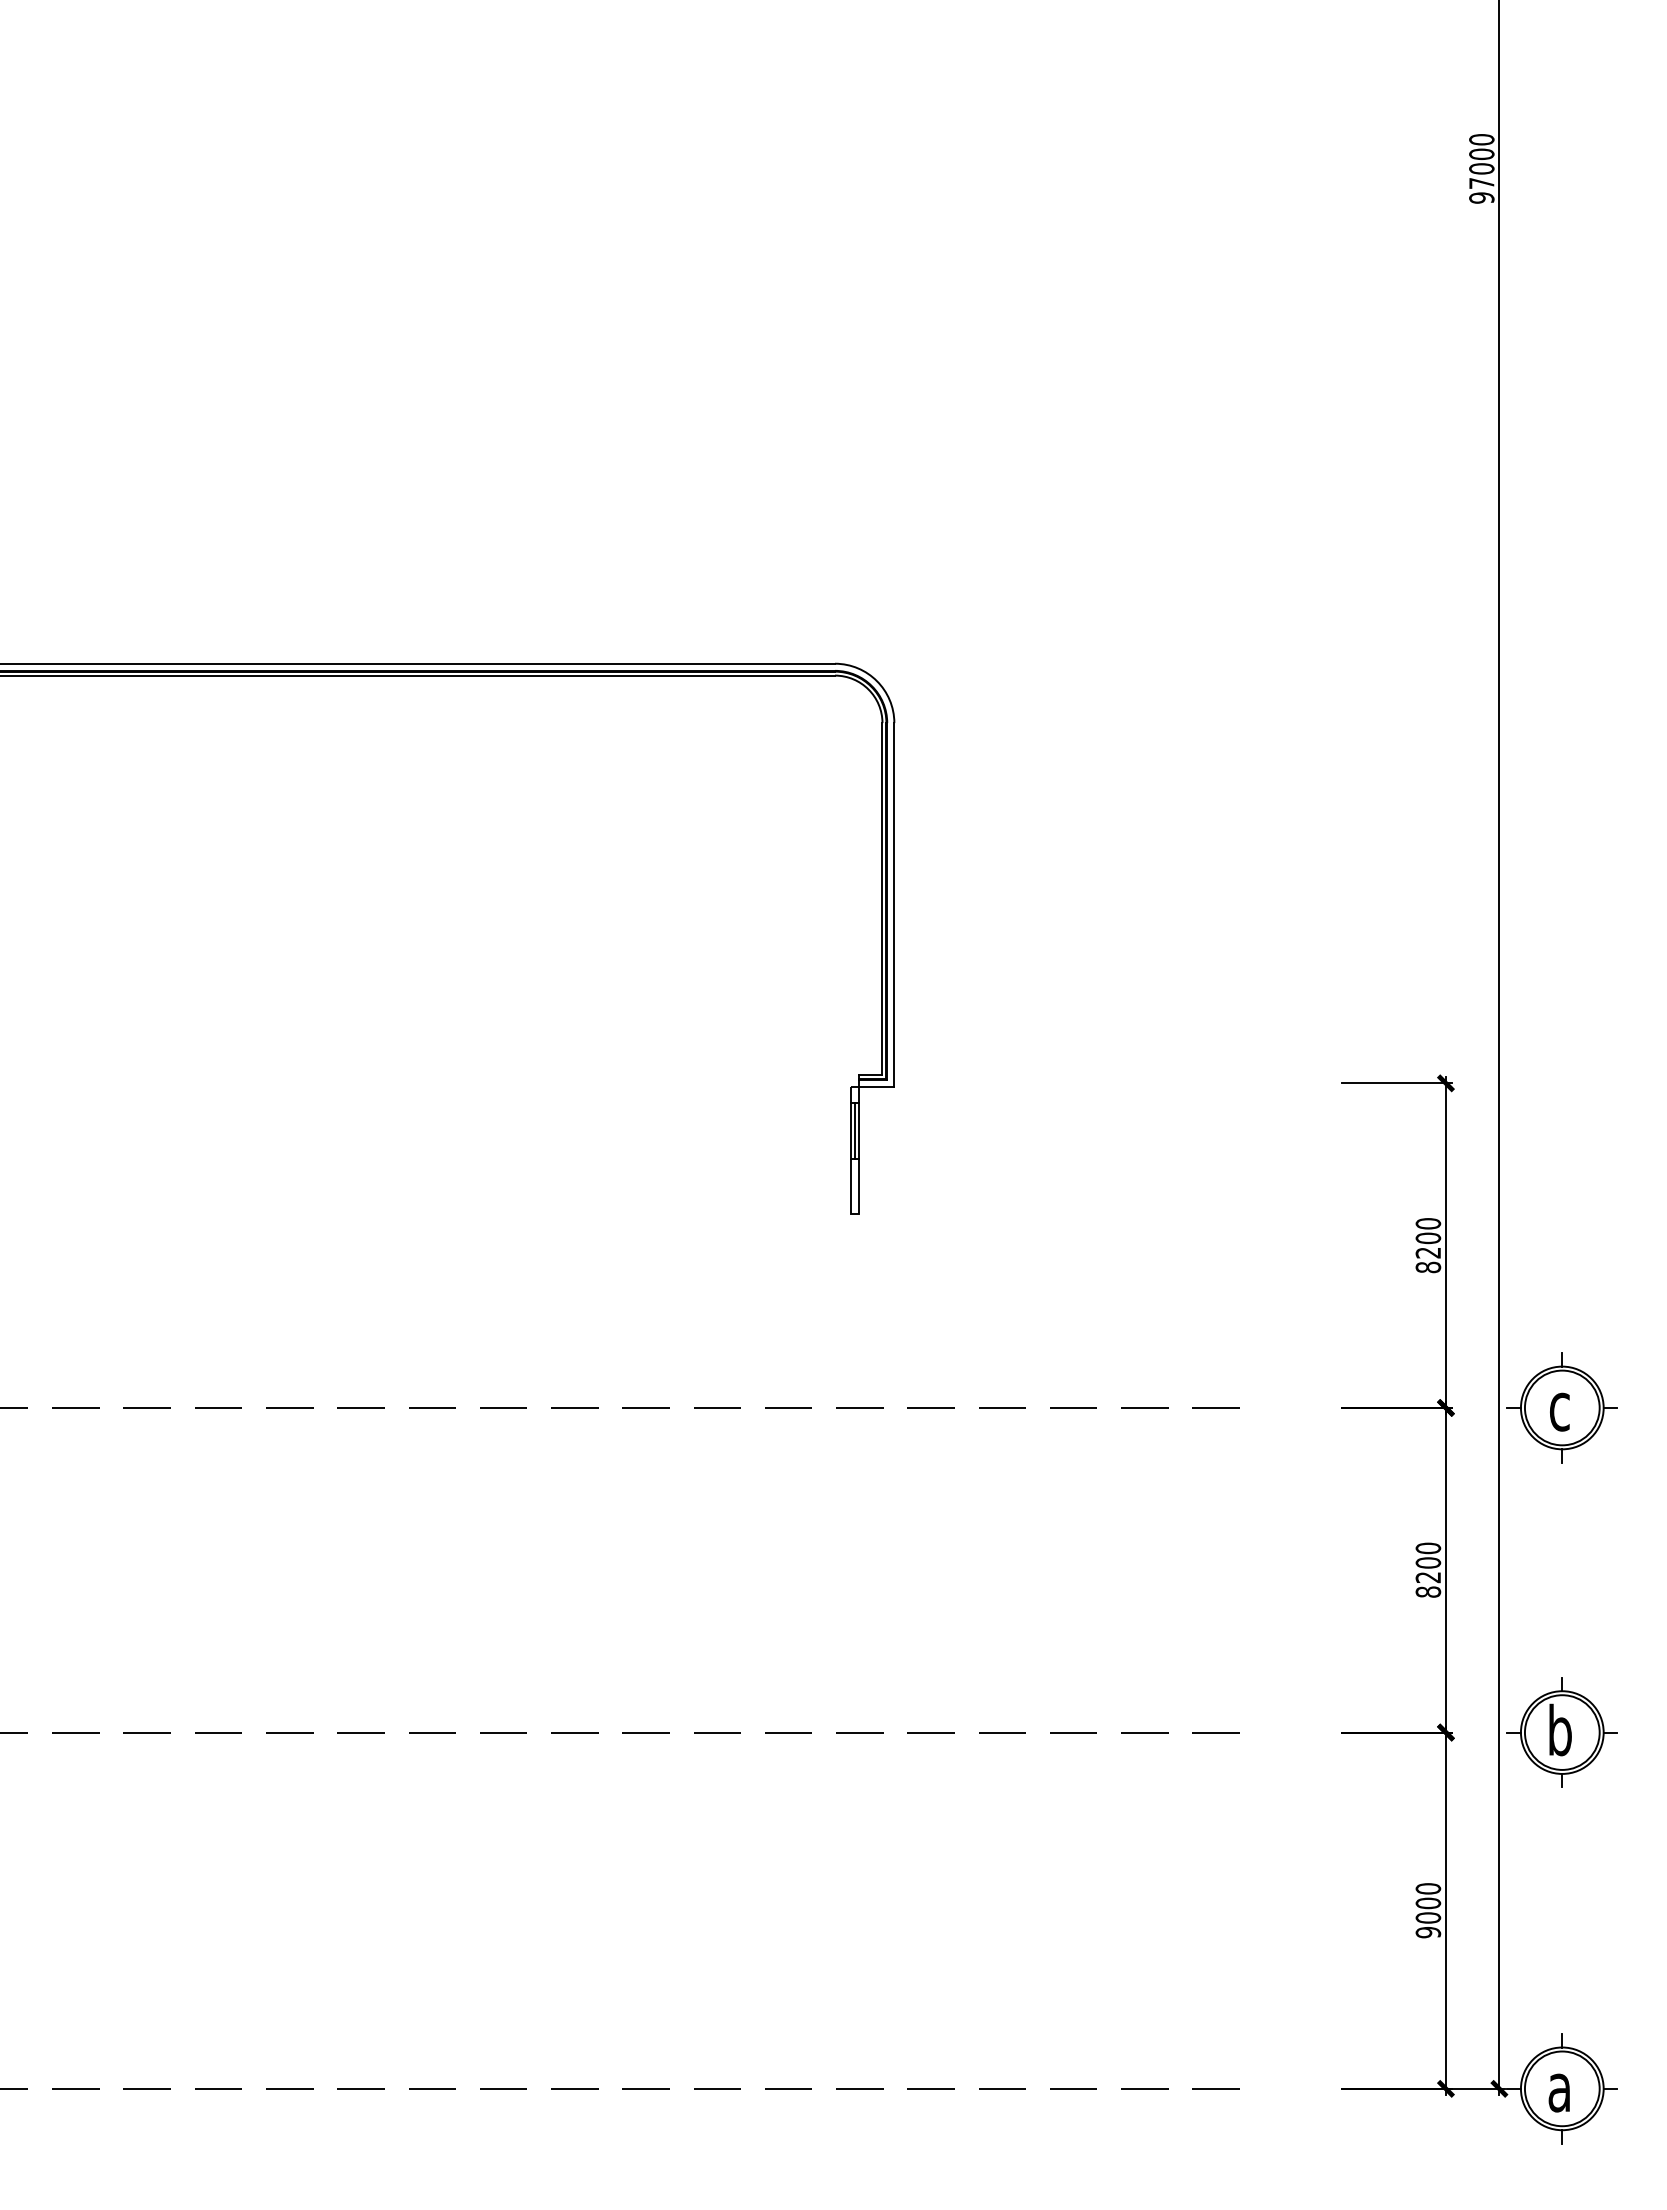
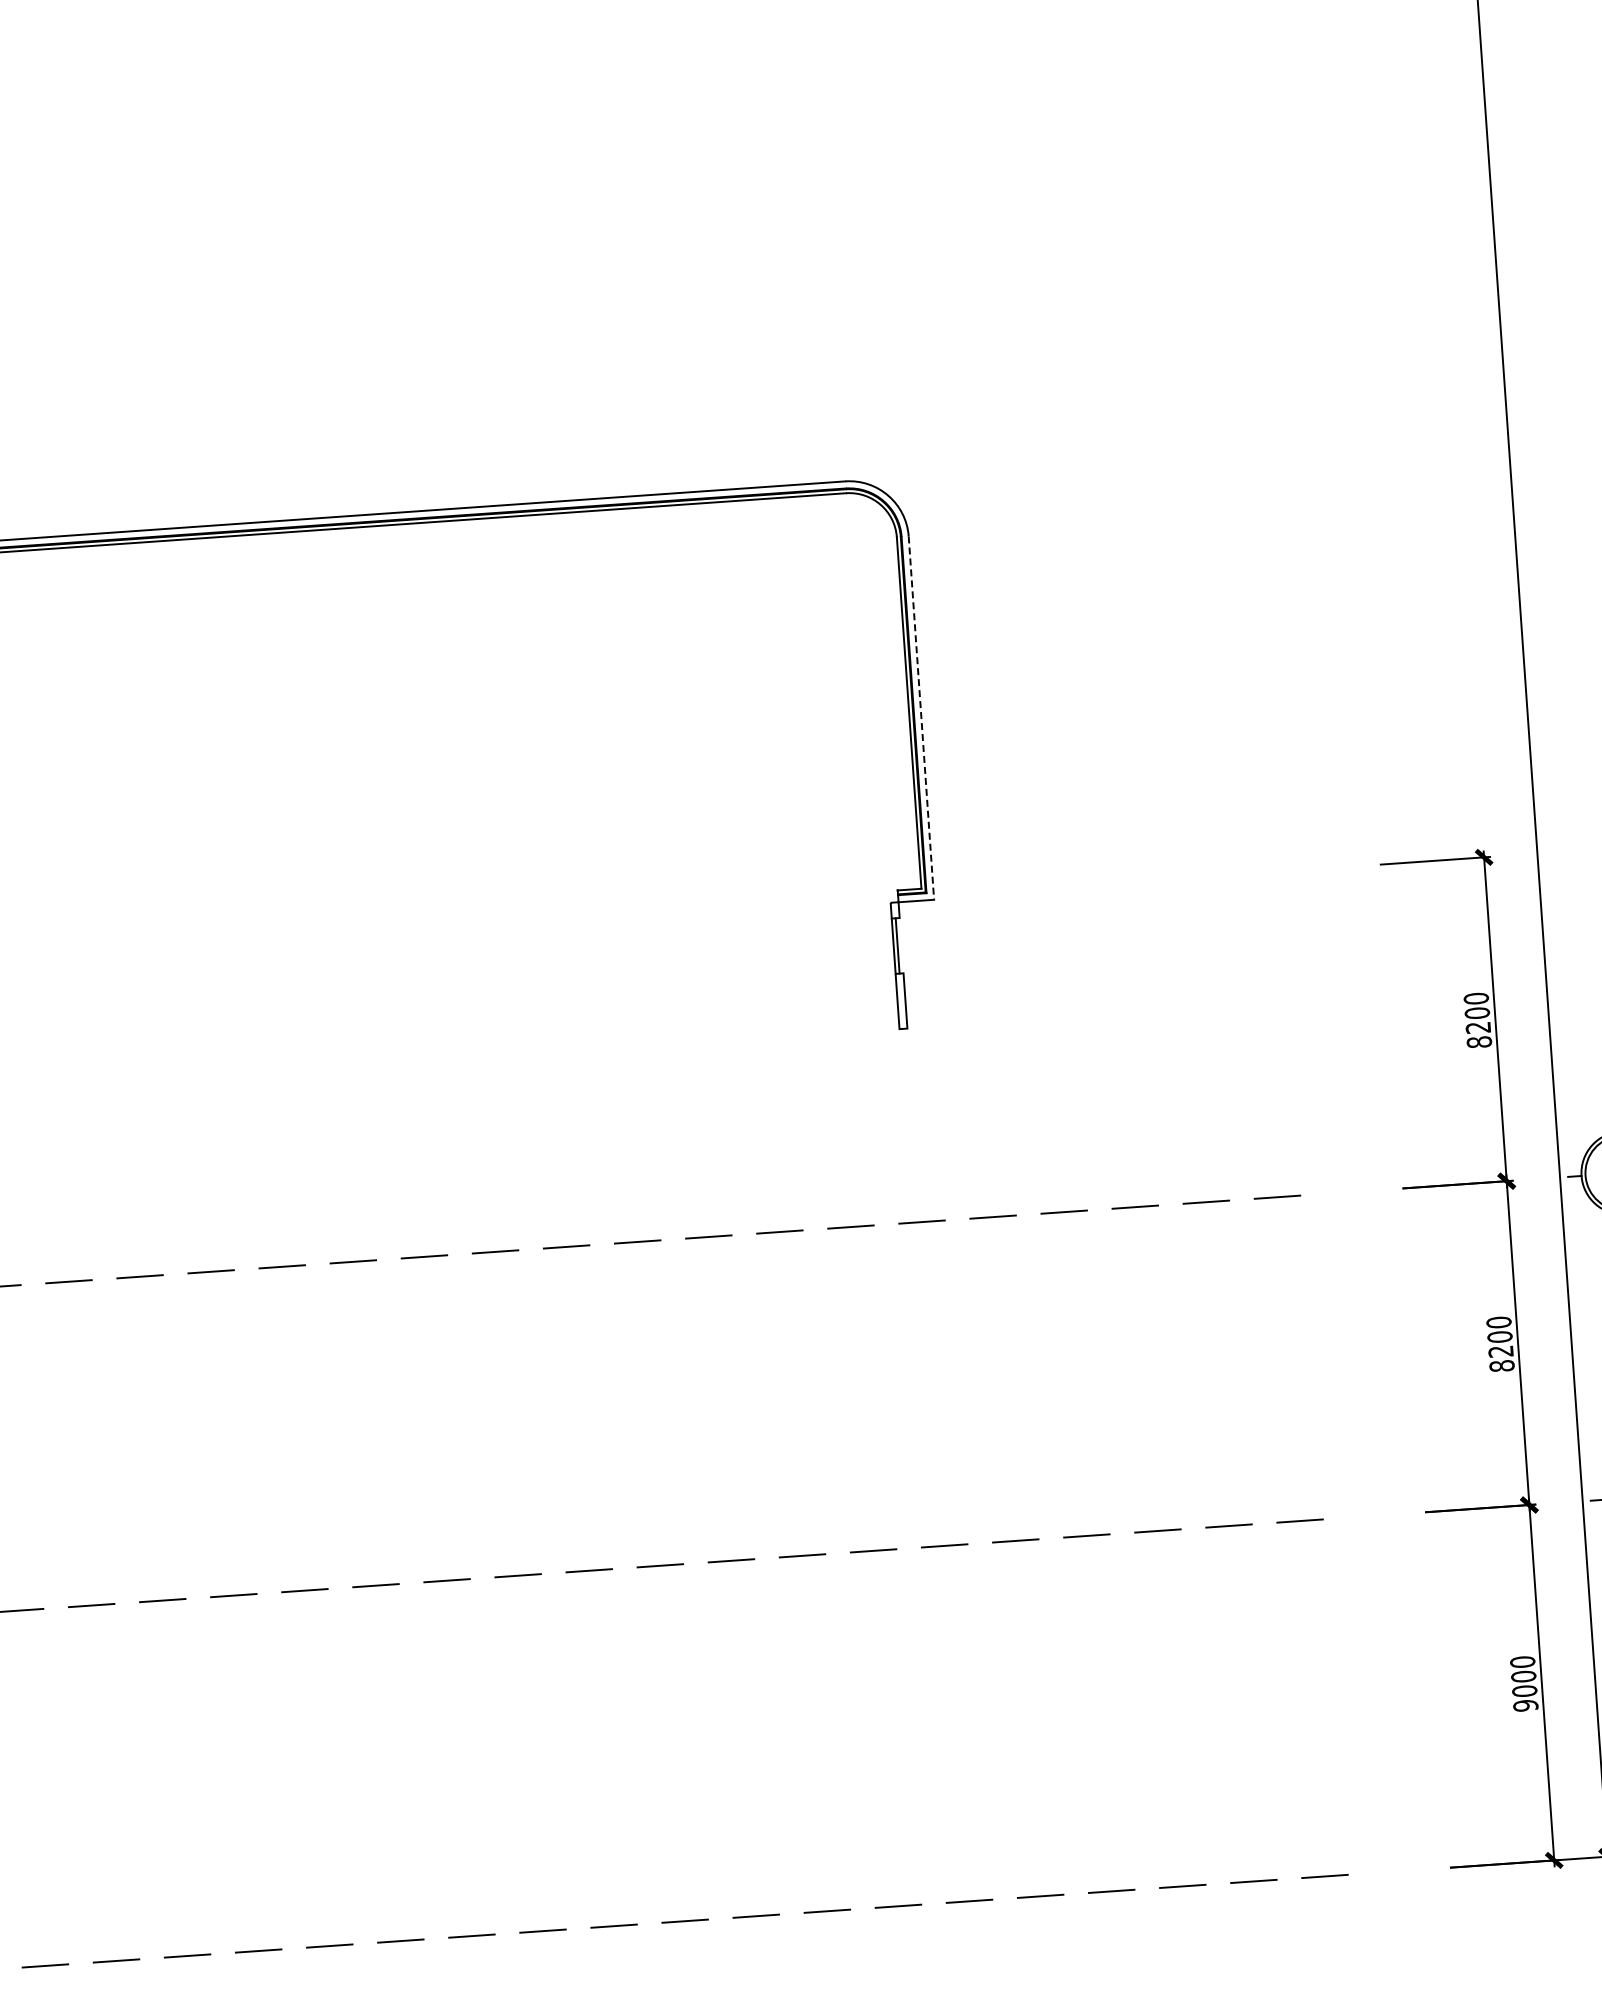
line: (894, 905) -> (921, 718), solid -> dashed
line: (858, 1130) -> (901, 945), removed

